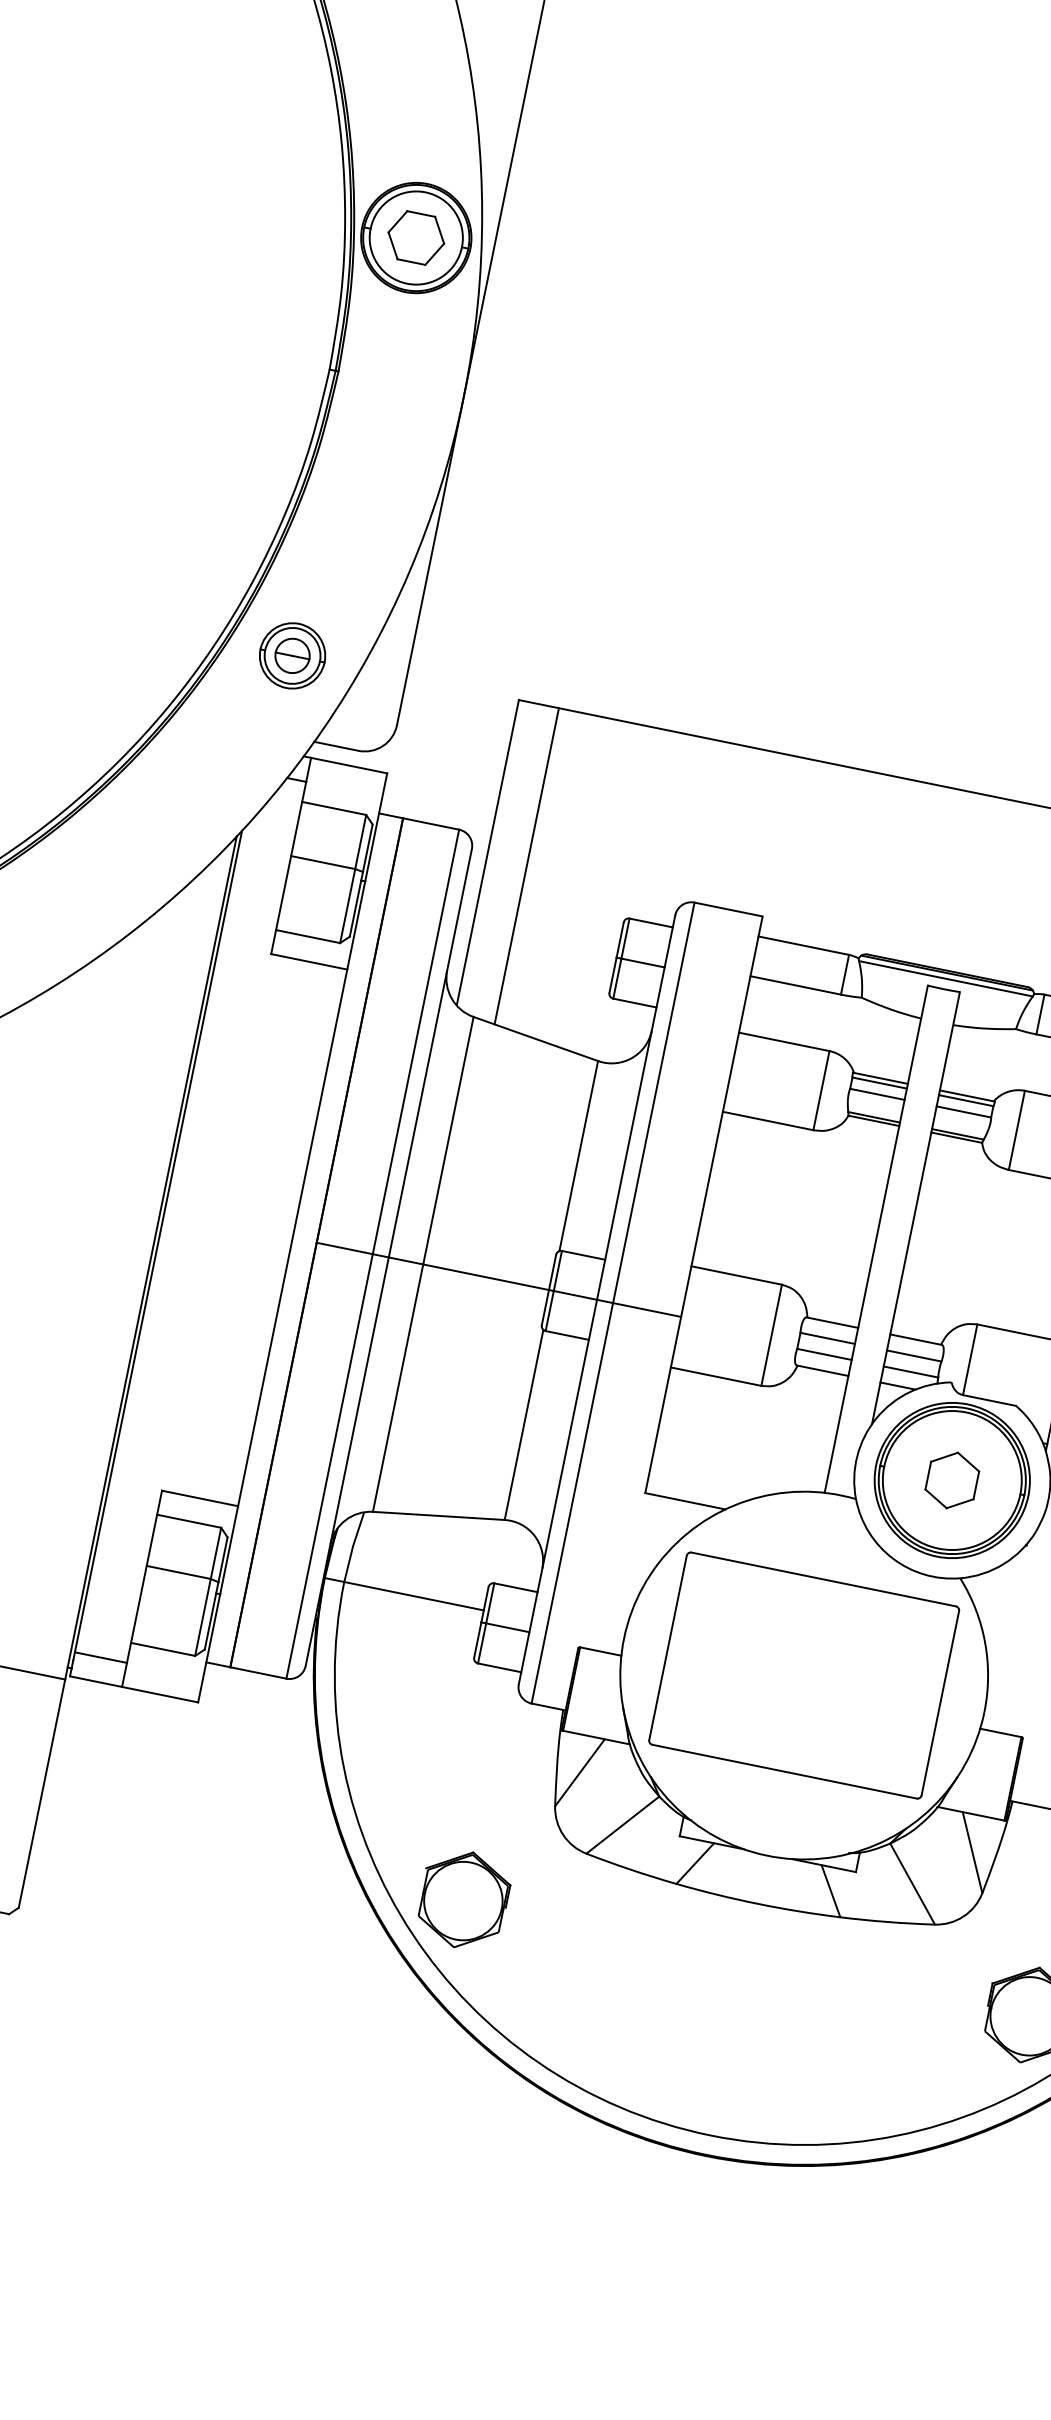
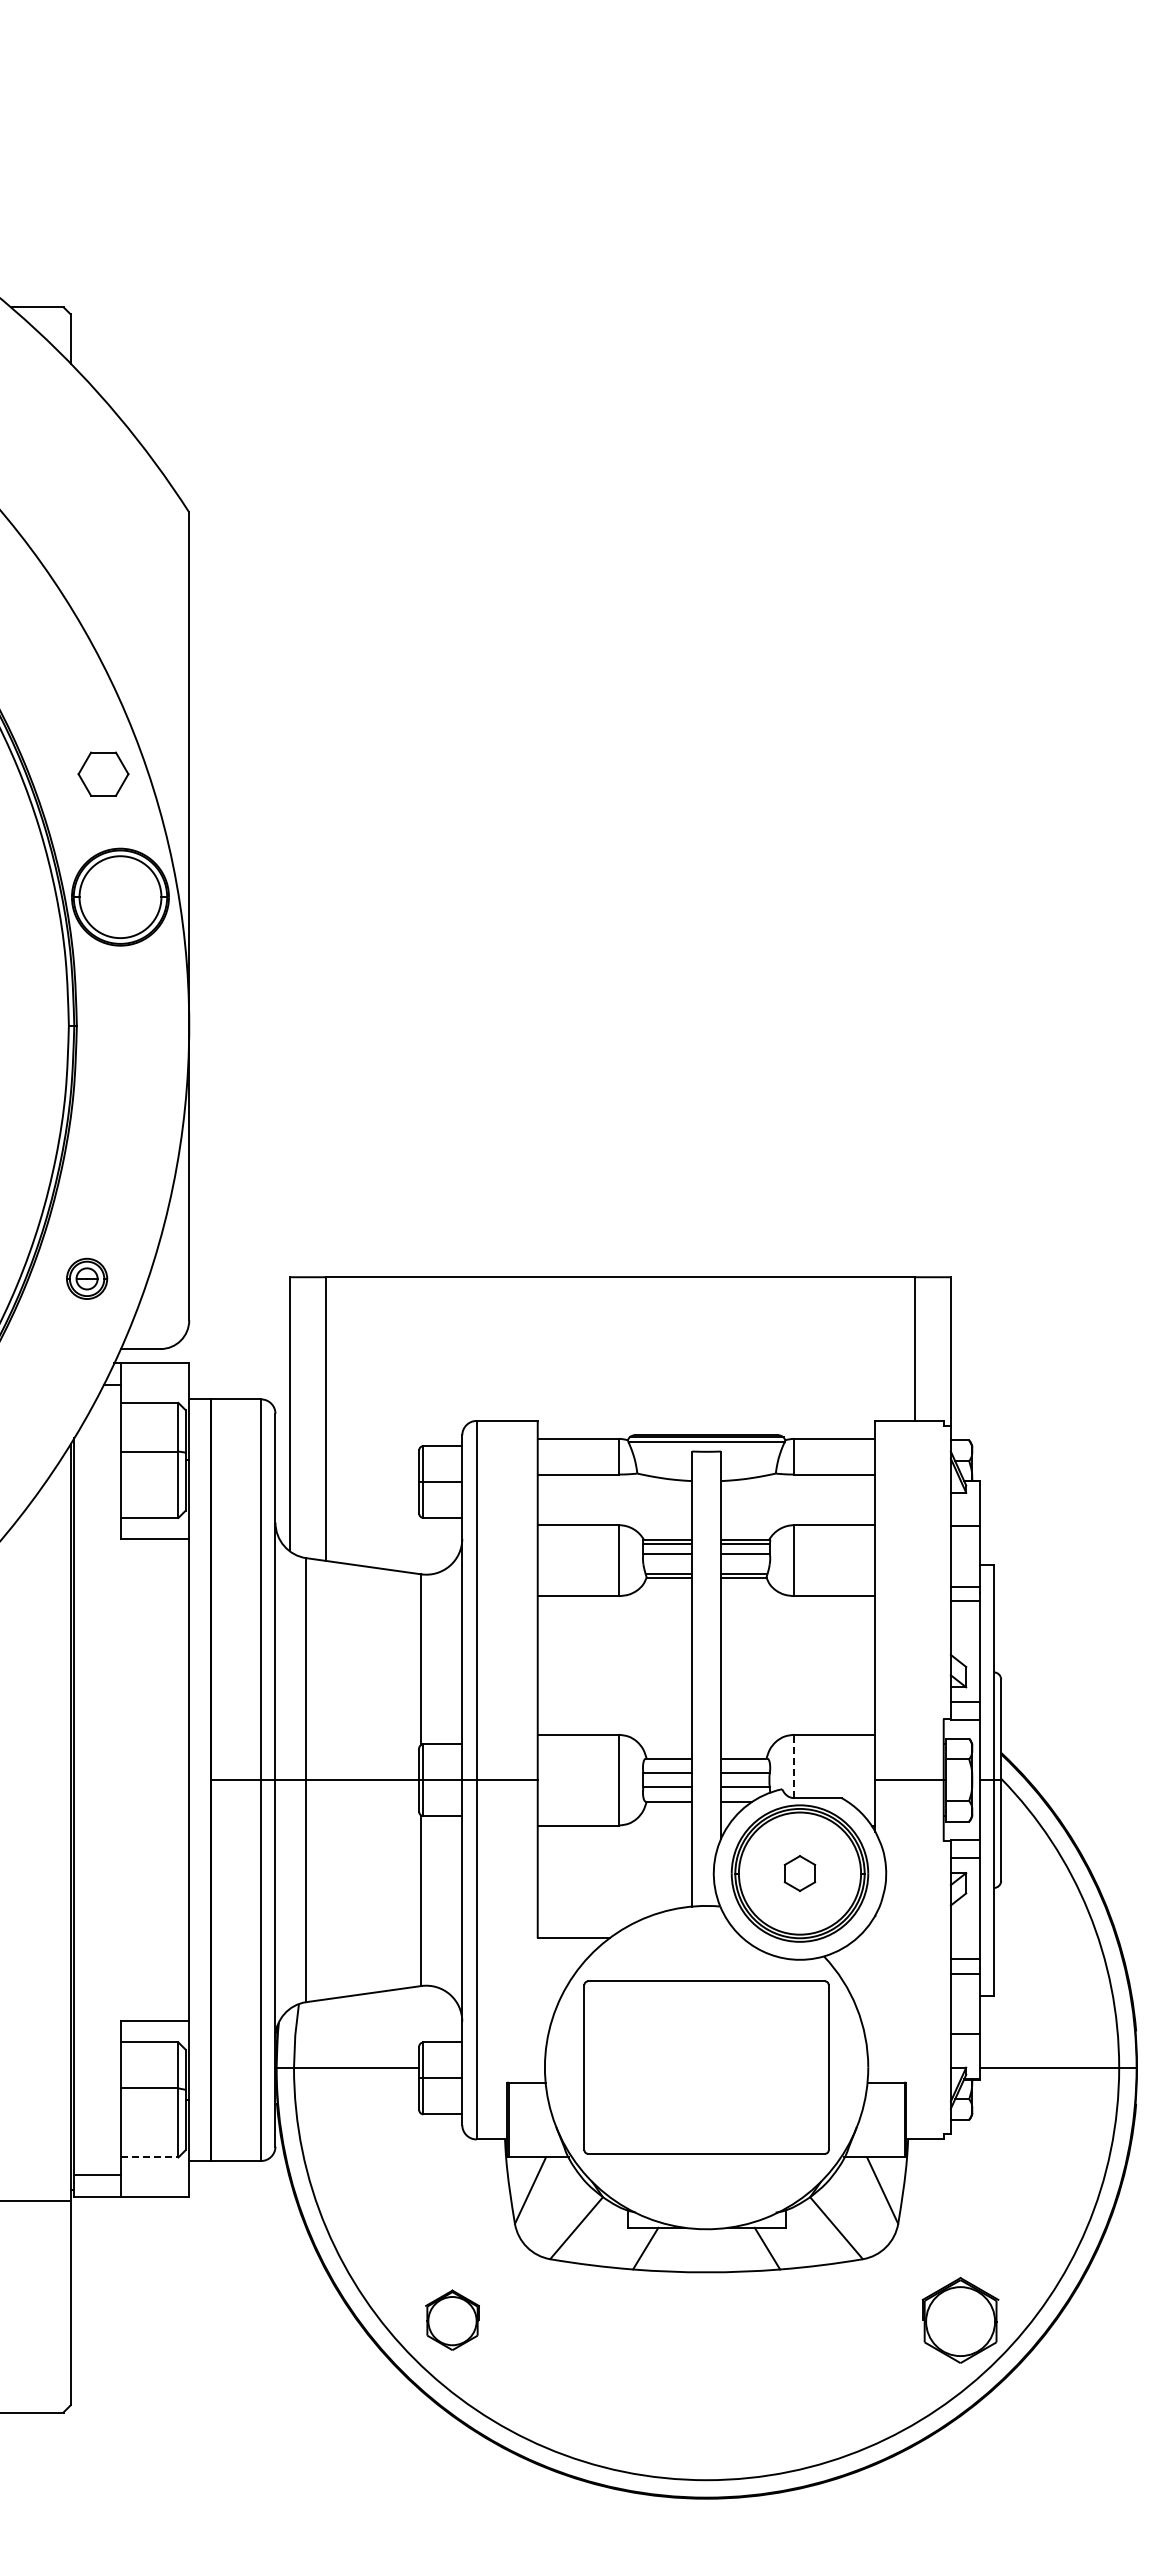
part: (416, 237) -> (103, 773), moved
part: (291, 655) -> (86, 1278), size x0.7
line: (970, 1359) -> (794, 1766), solid -> dashed
part: (951, 1480) -> (799, 1873), size x0.7
line: (162, 1649) -> (149, 2157), solid -> dashed
part: (463, 1898) -> (452, 2319), size x0.7

